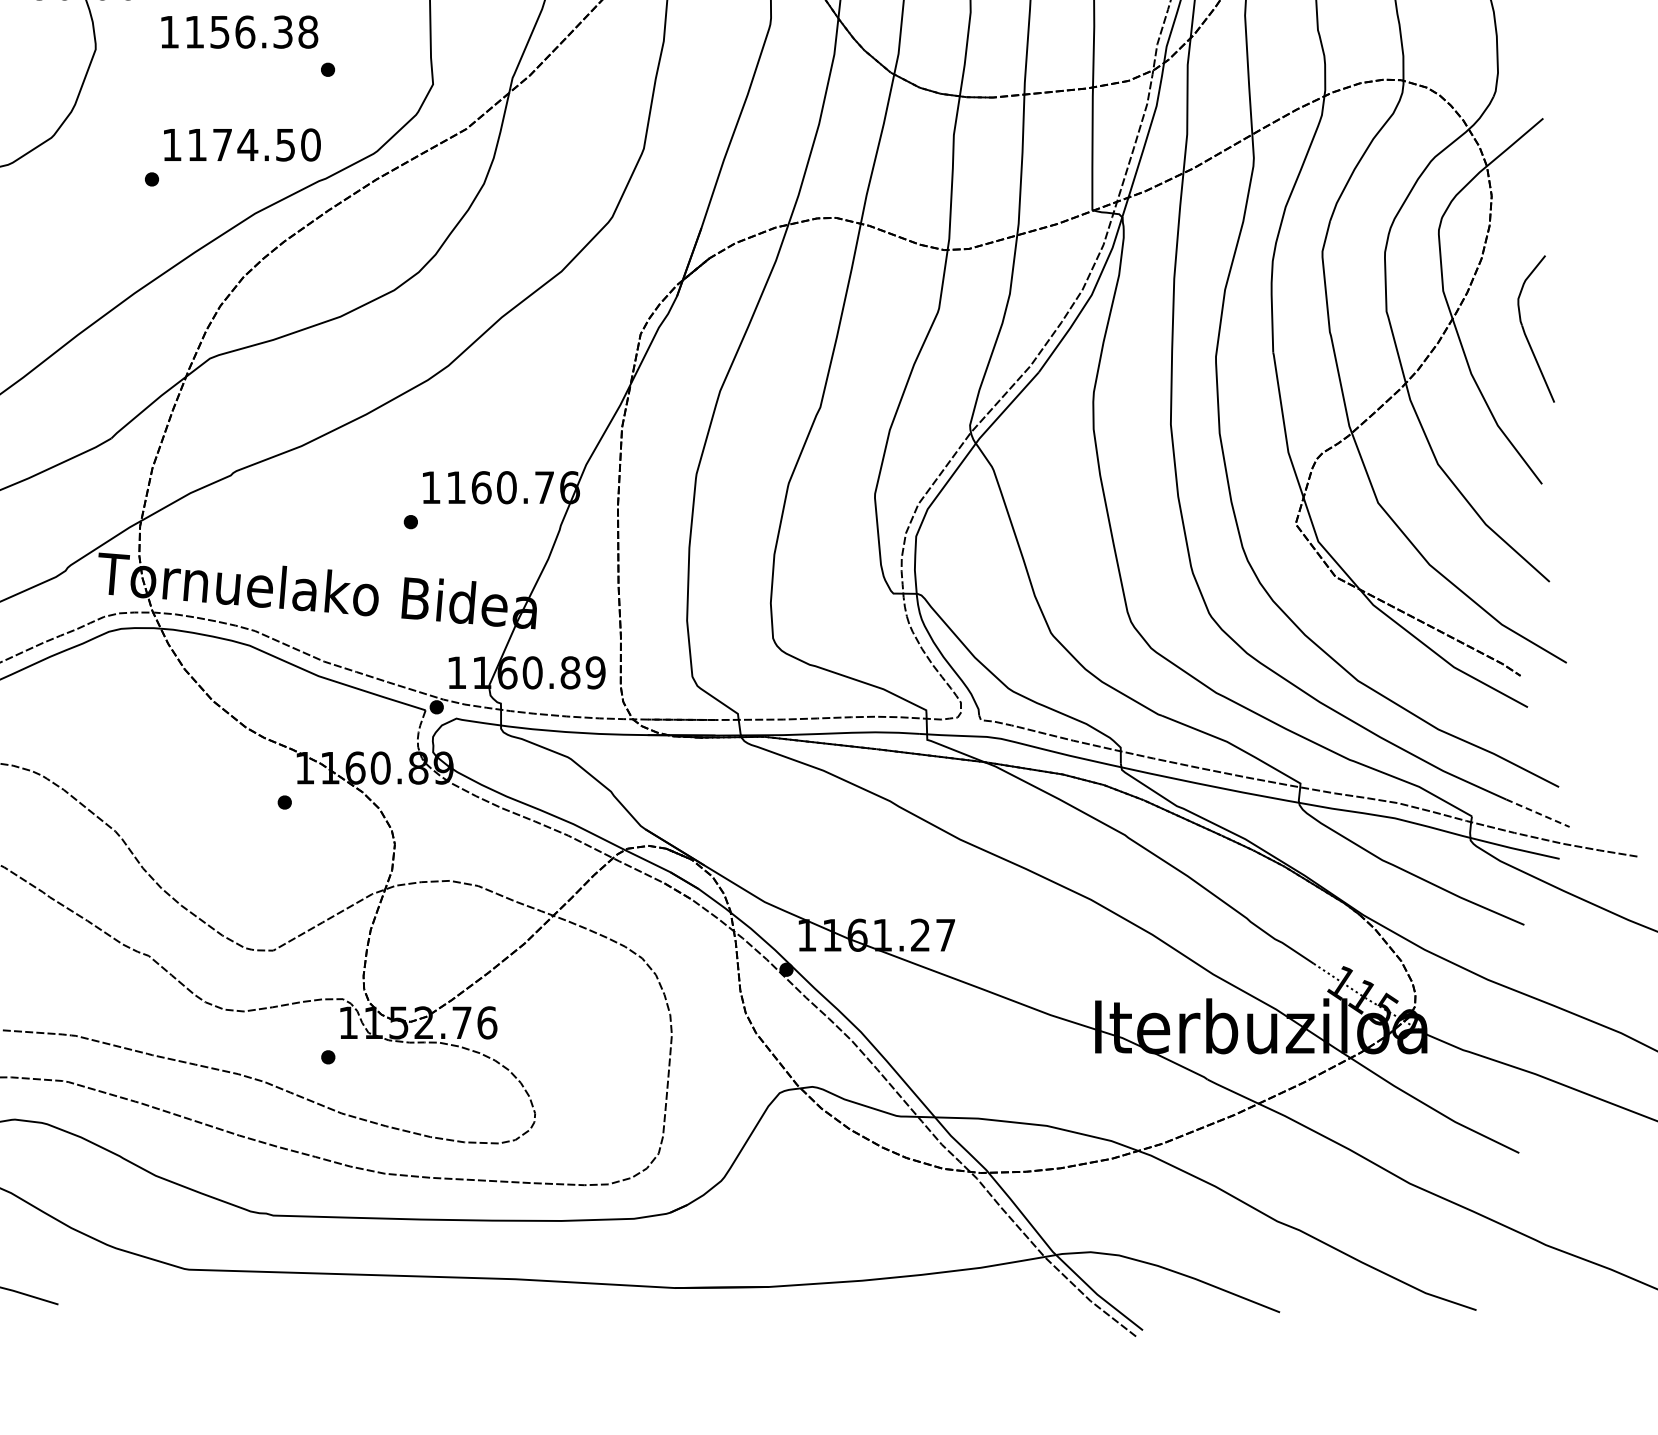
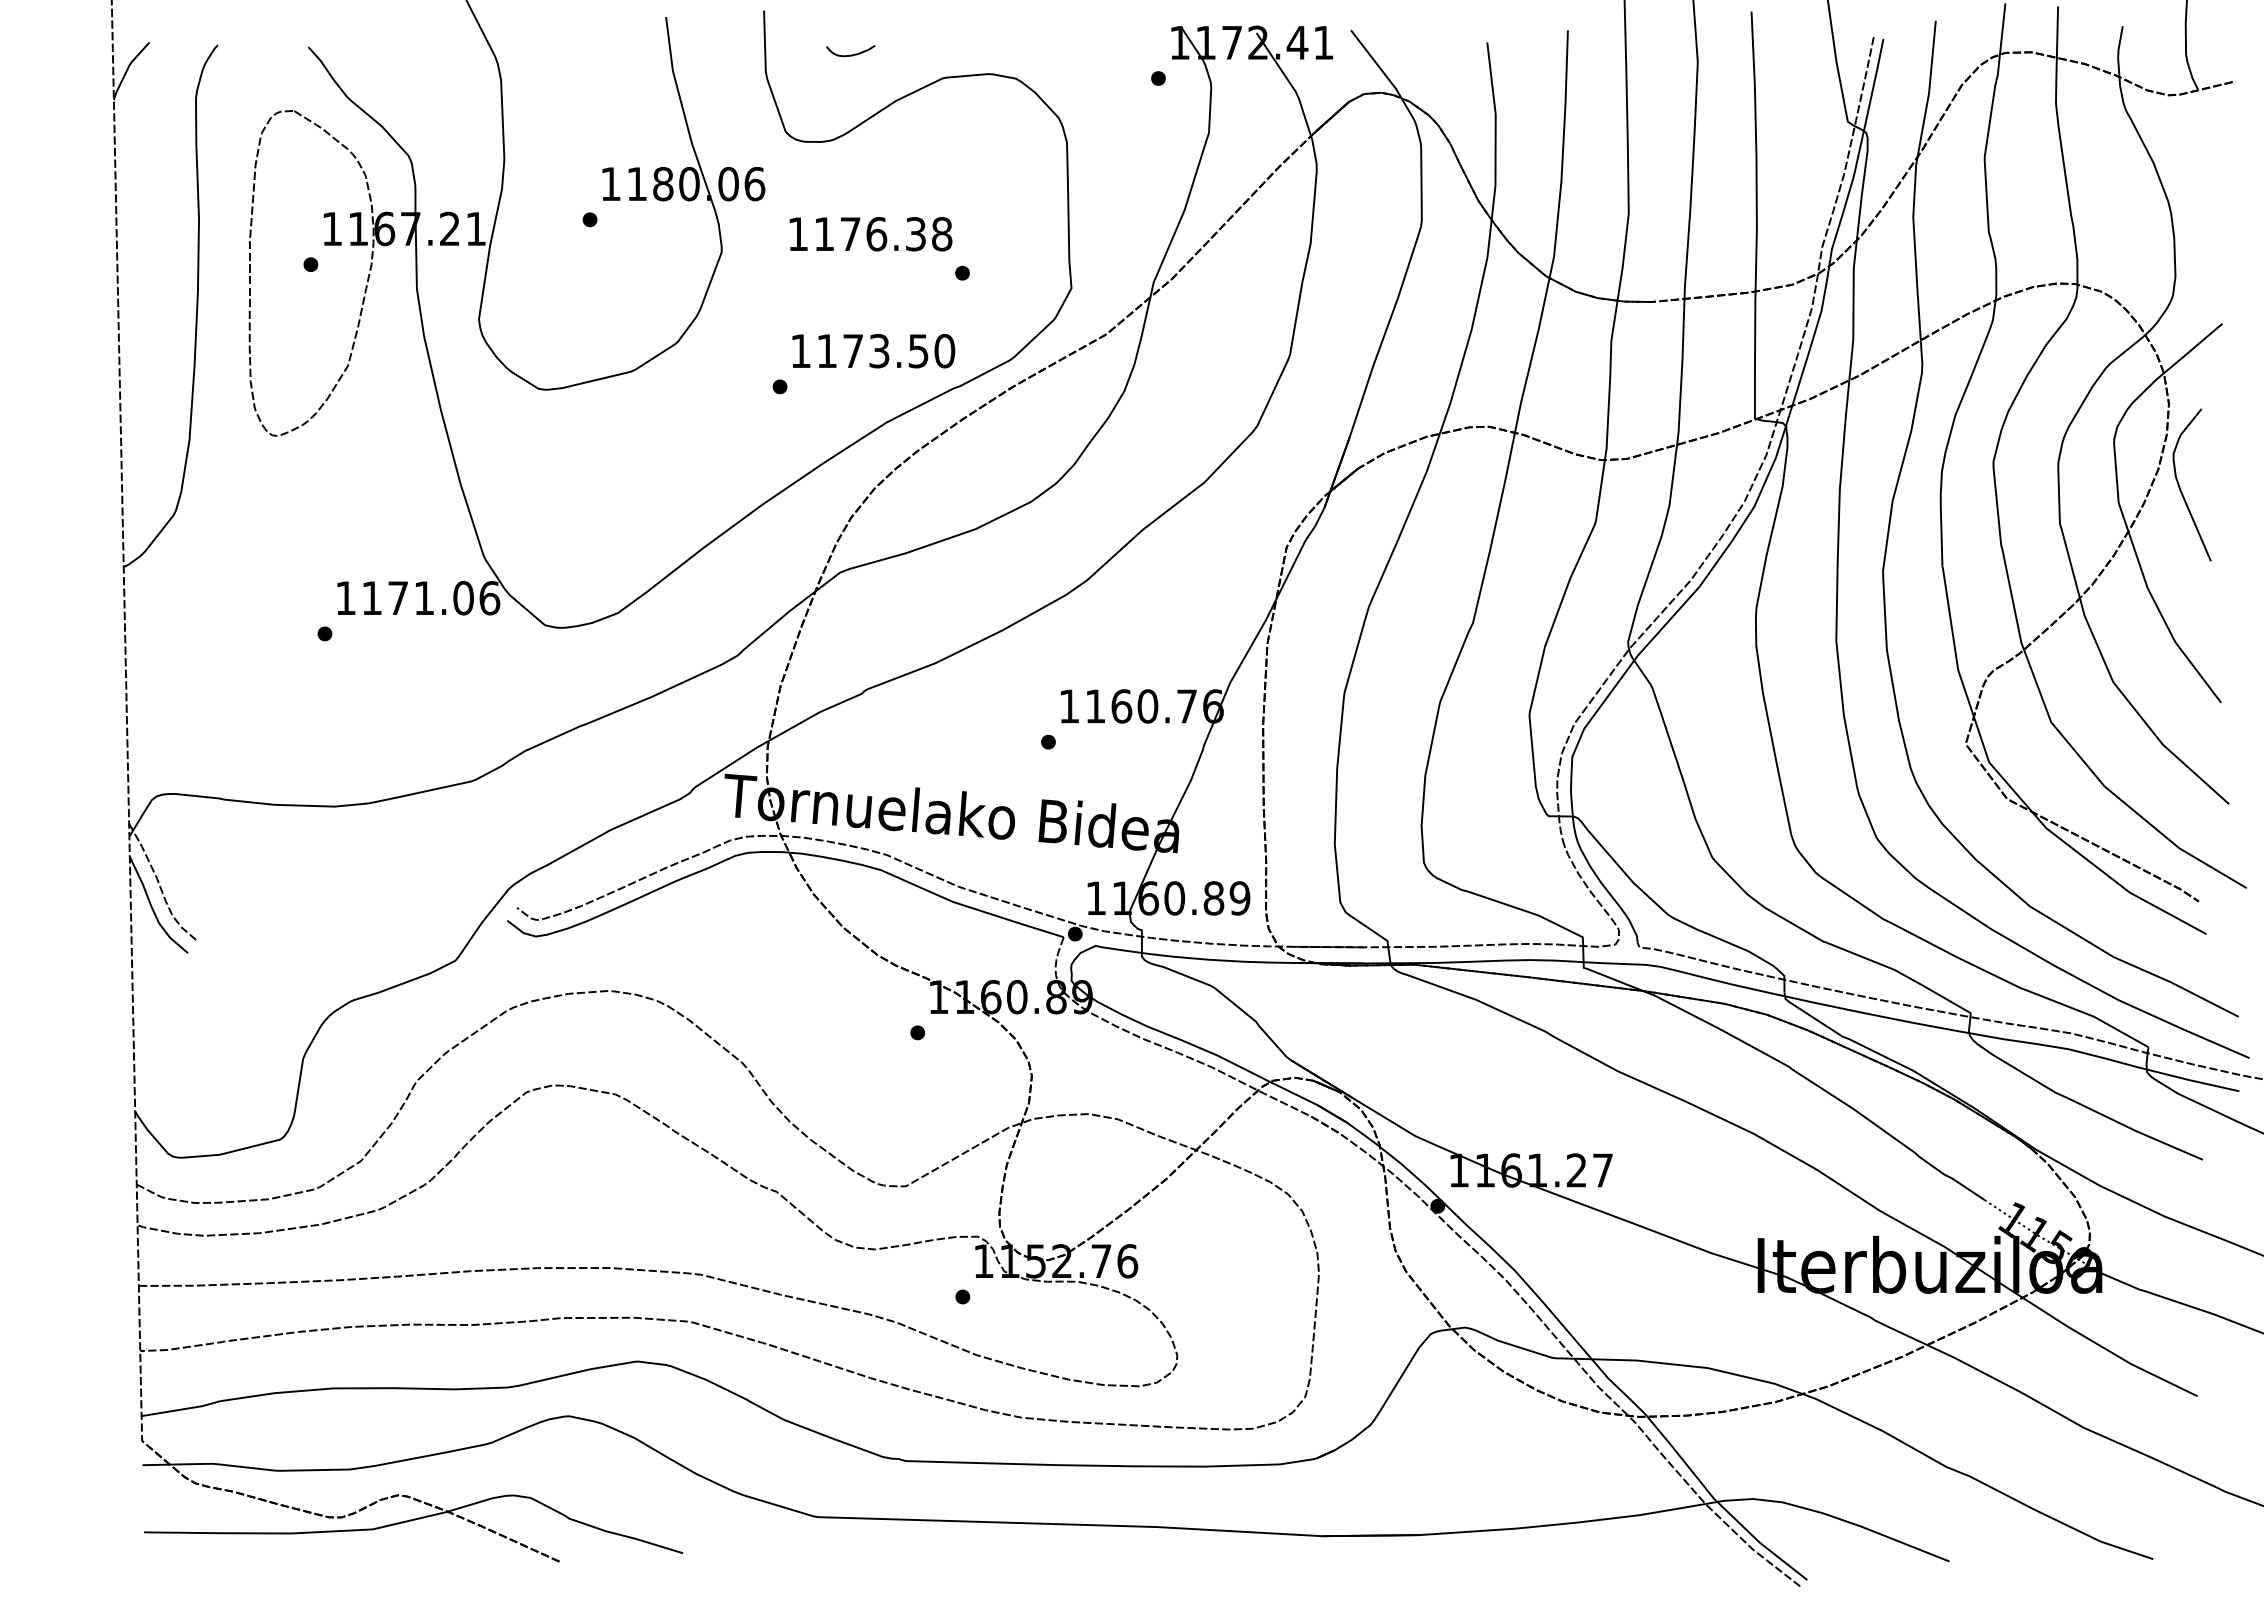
text: (219, 32) -> (850, 234), 1156.38 -> 1176.38
text: (247, 145) -> (879, 351), 1174.50 -> 1173.50
part: (1525, 330) -> (2180, 486), moved
line: (1537, 812) -> (2216, 1043), dashed -> solid

